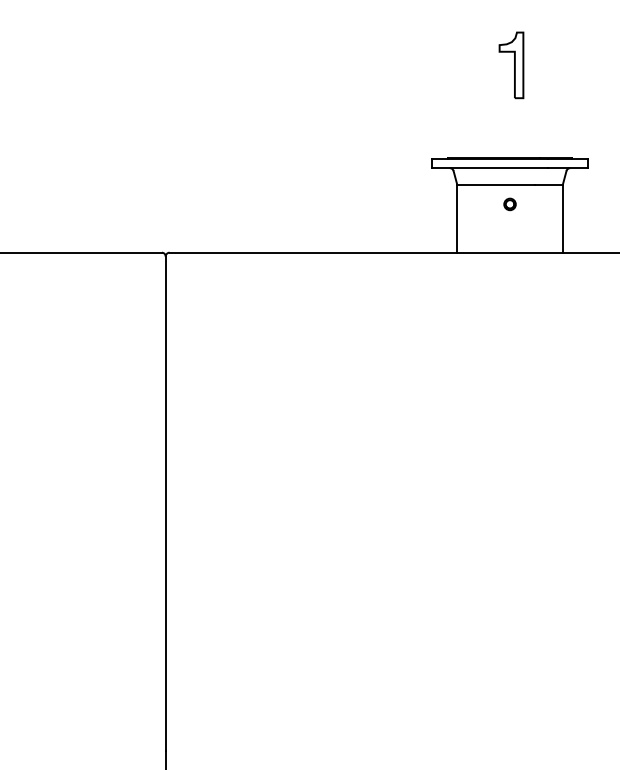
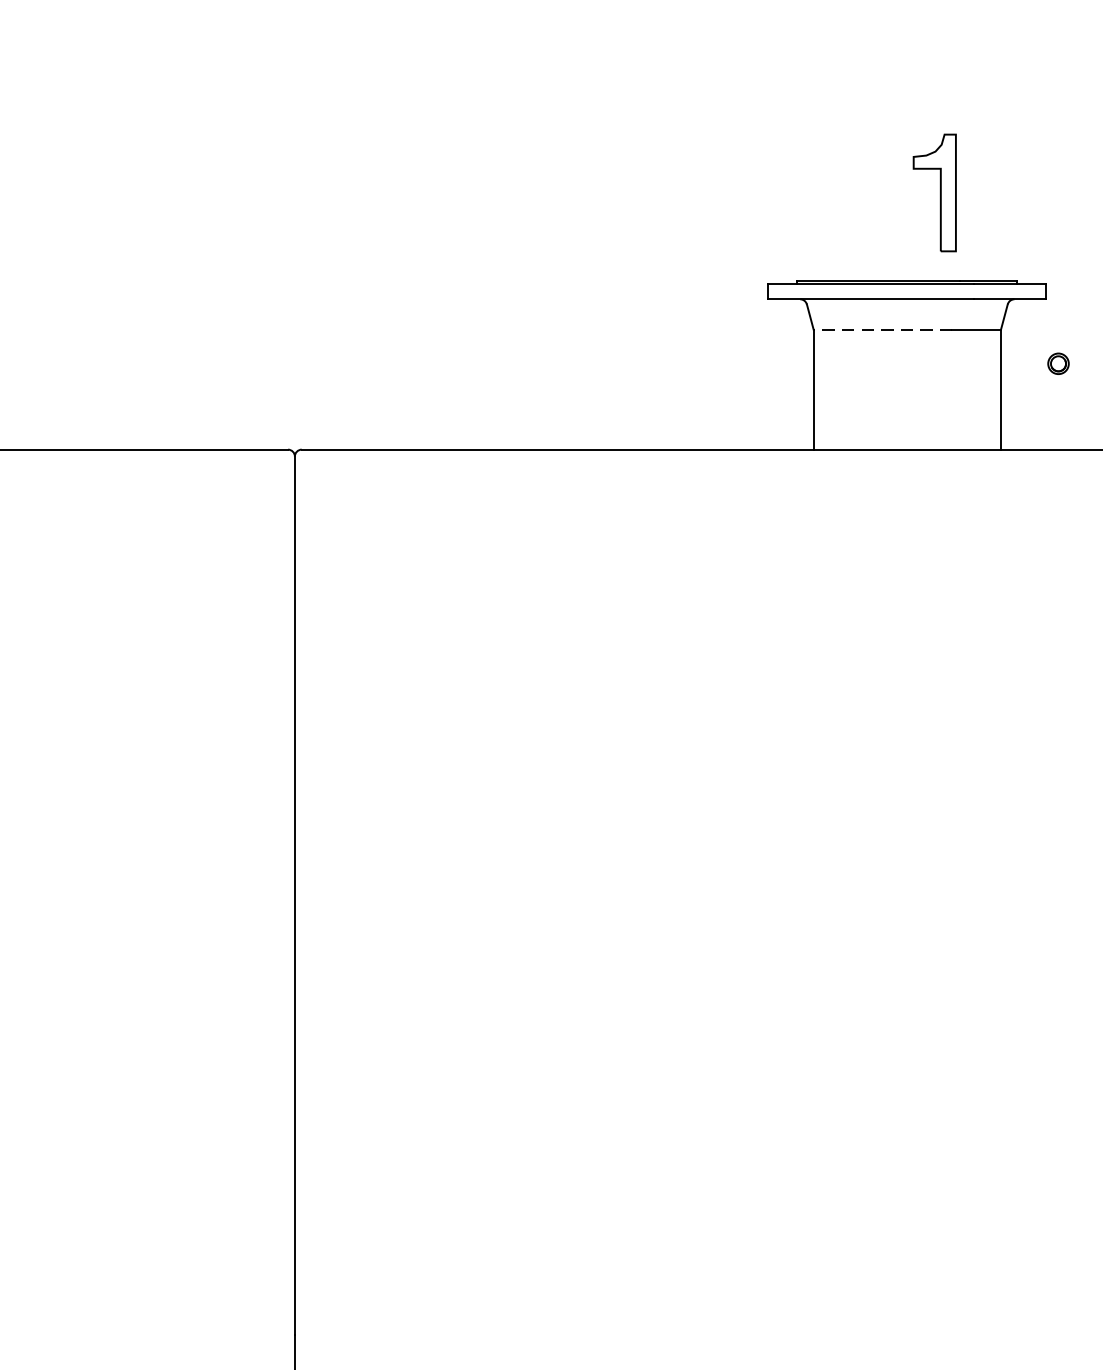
part: (511, 65) -> (934, 193), moved
line: (496, 185) -> (883, 330), solid -> dashed
part: (509, 204) -> (1057, 363), moved

